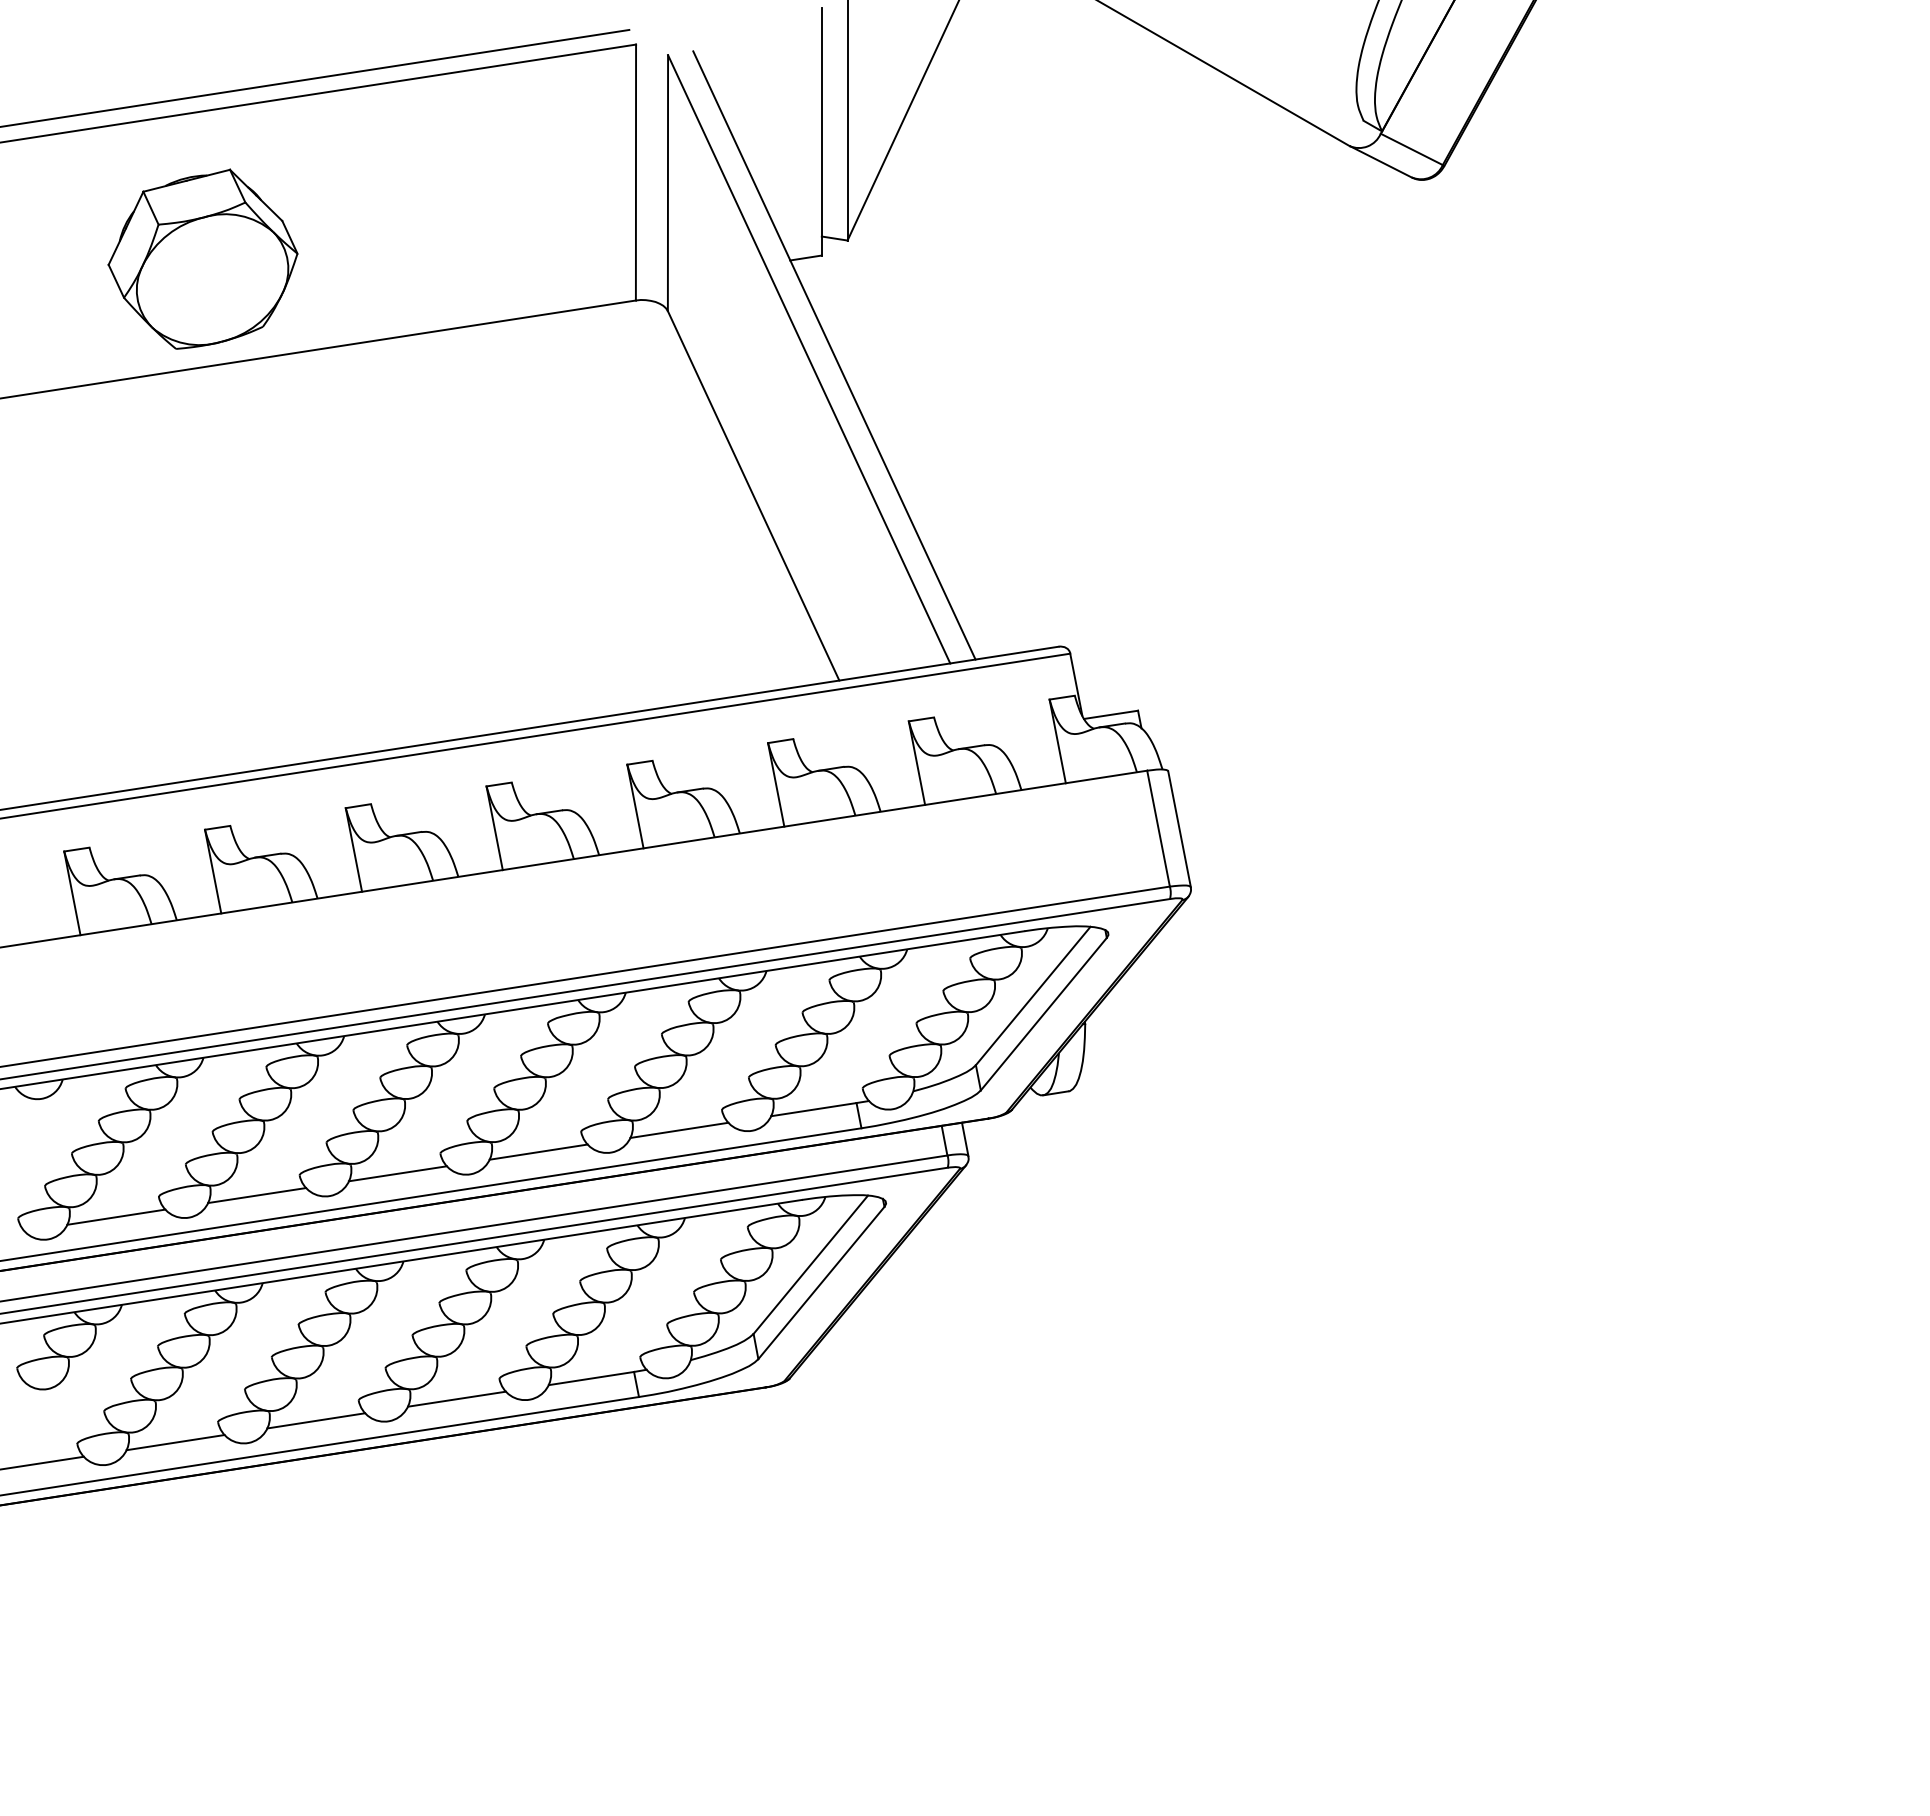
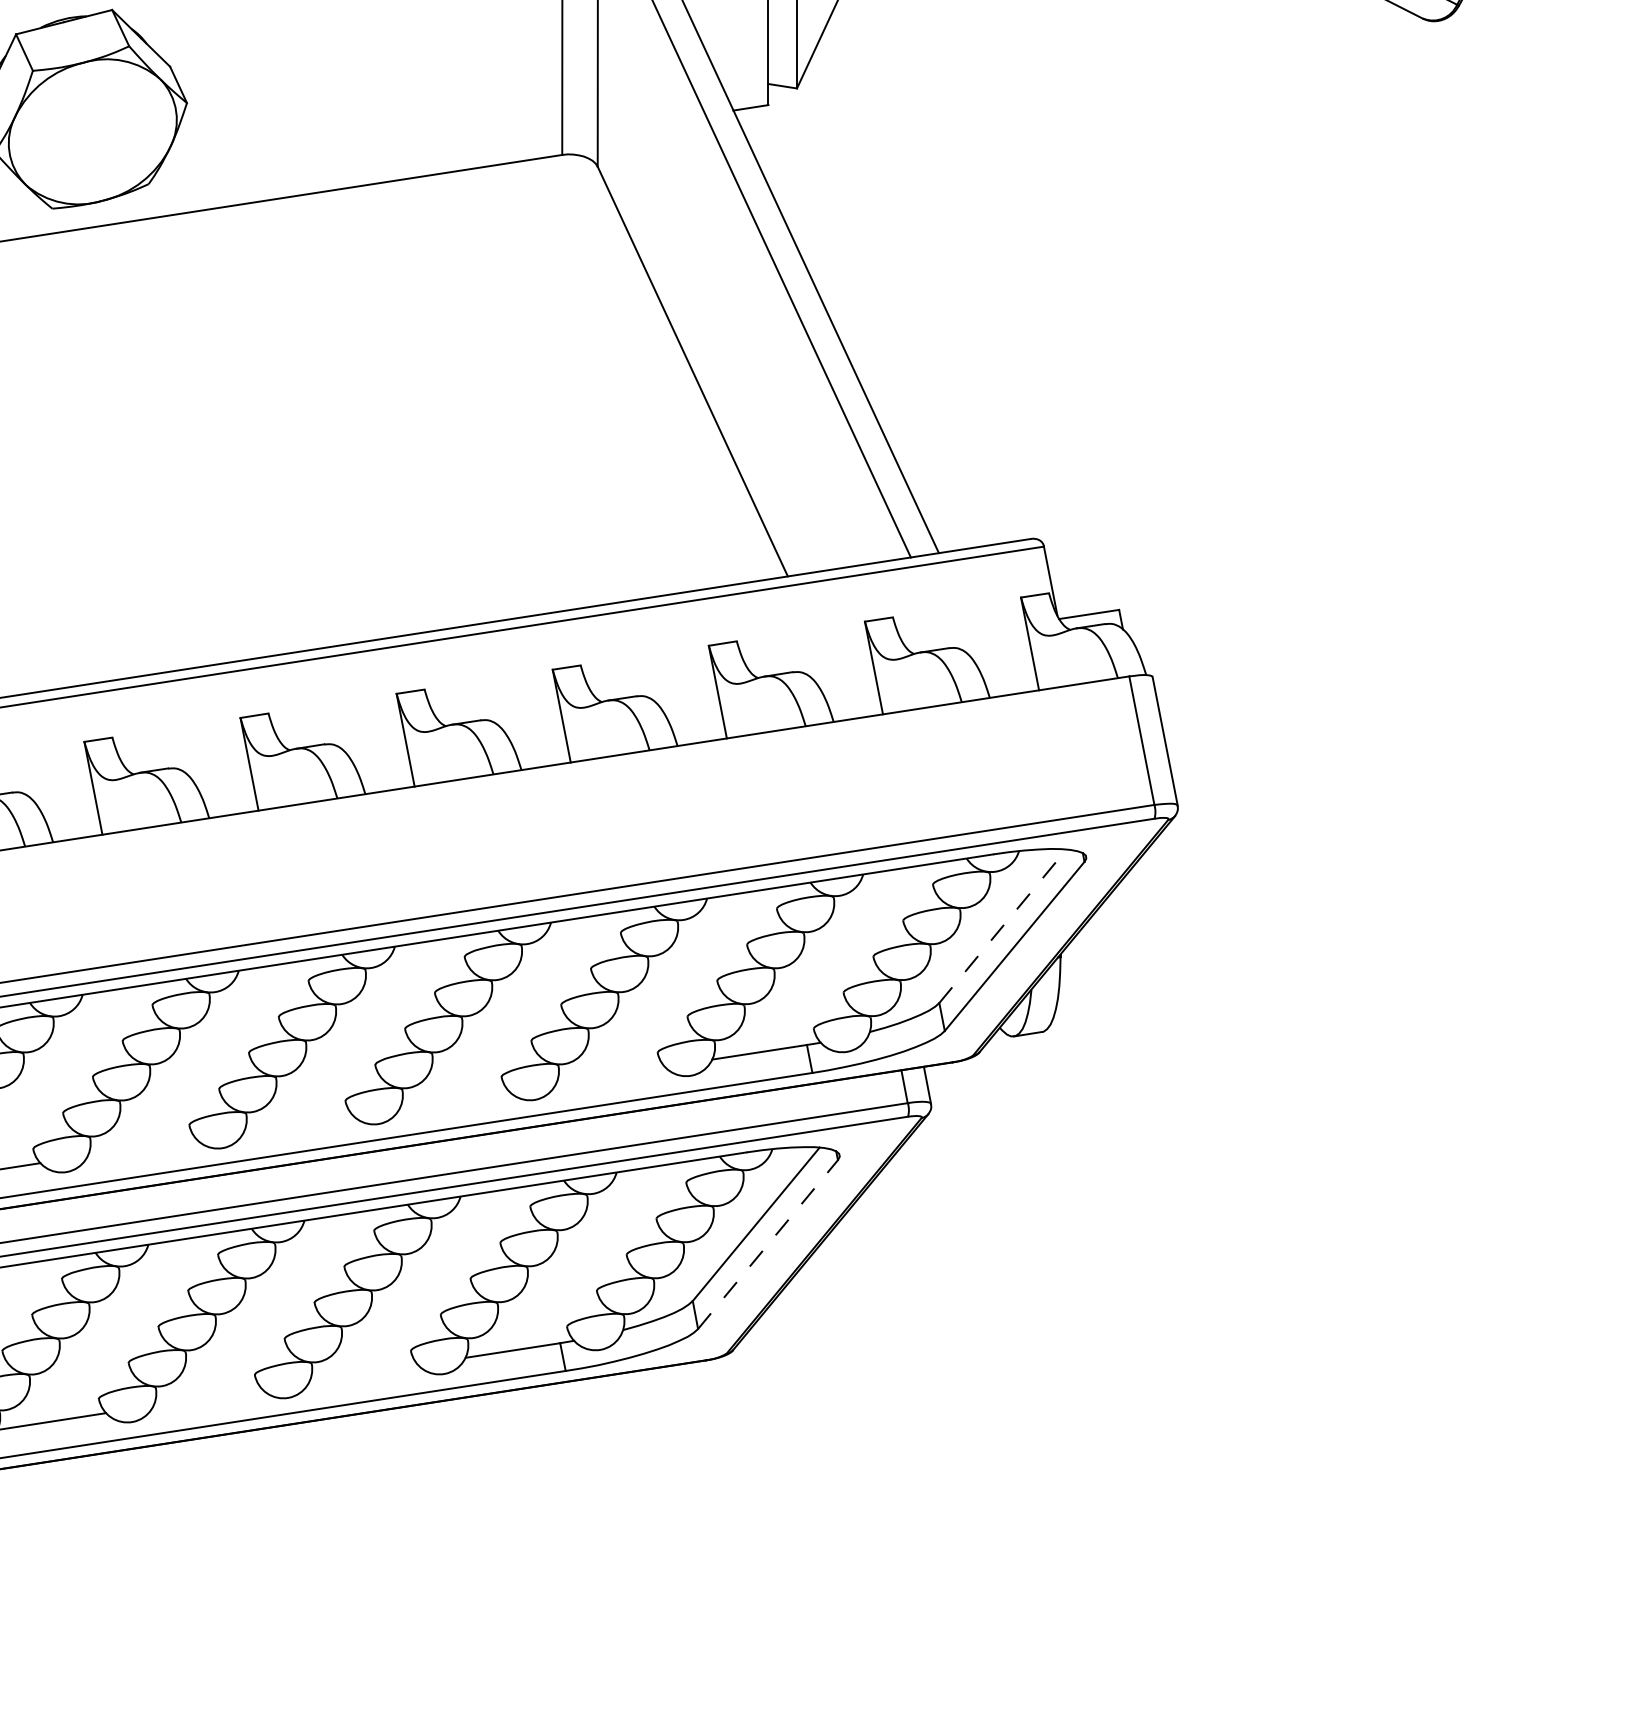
line: (1033, 996) -> (1003, 926), solid -> dashed
line: (679, 1129) -> (610, 1074), removed
line: (538, 1151) -> (454, 1098), removed
line: (397, 1173) -> (297, 1123), removed
line: (257, 1195) -> (142, 1147), removed
line: (821, 1283) -> (768, 1245), solid -> dashed
line: (456, 1398) -> (363, 1372), removed
line: (316, 1420) -> (208, 1397), removed

